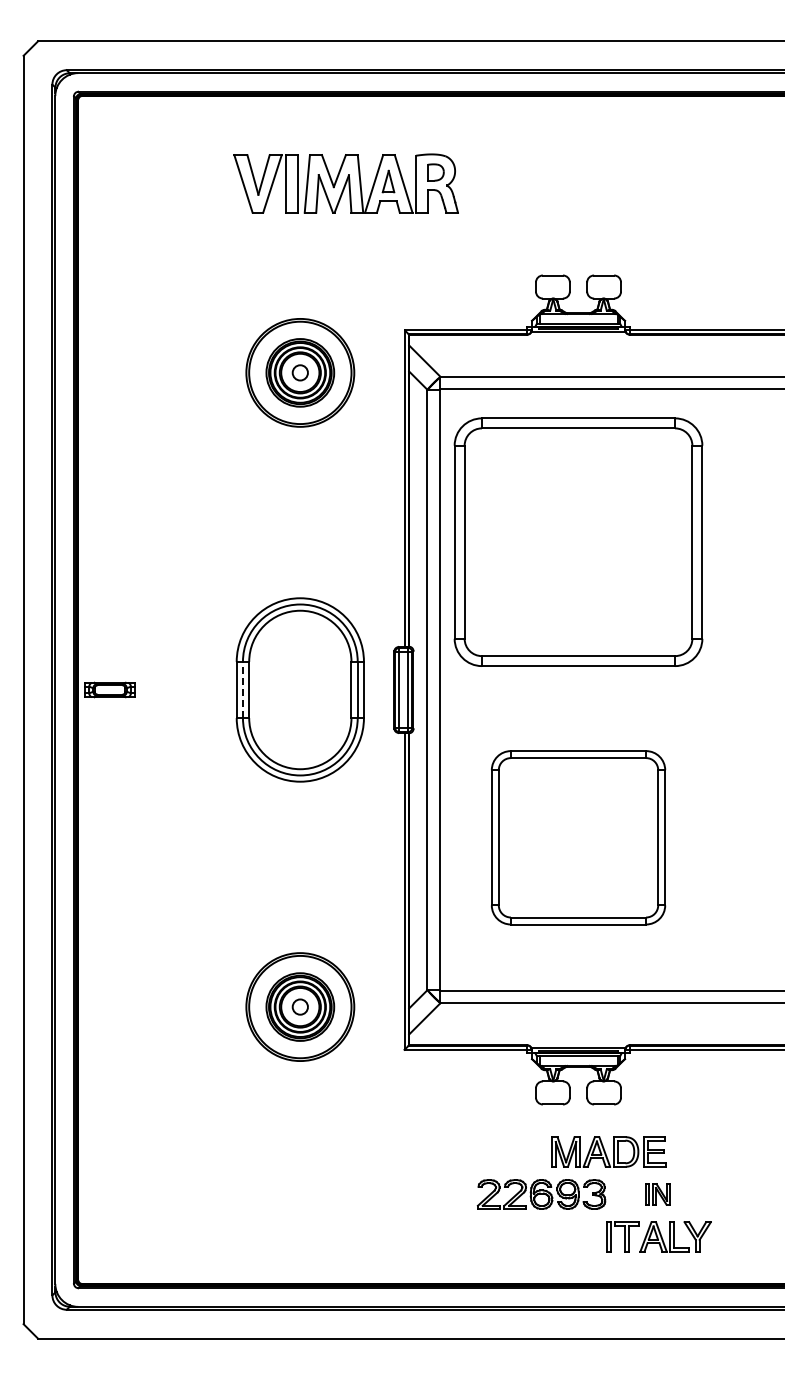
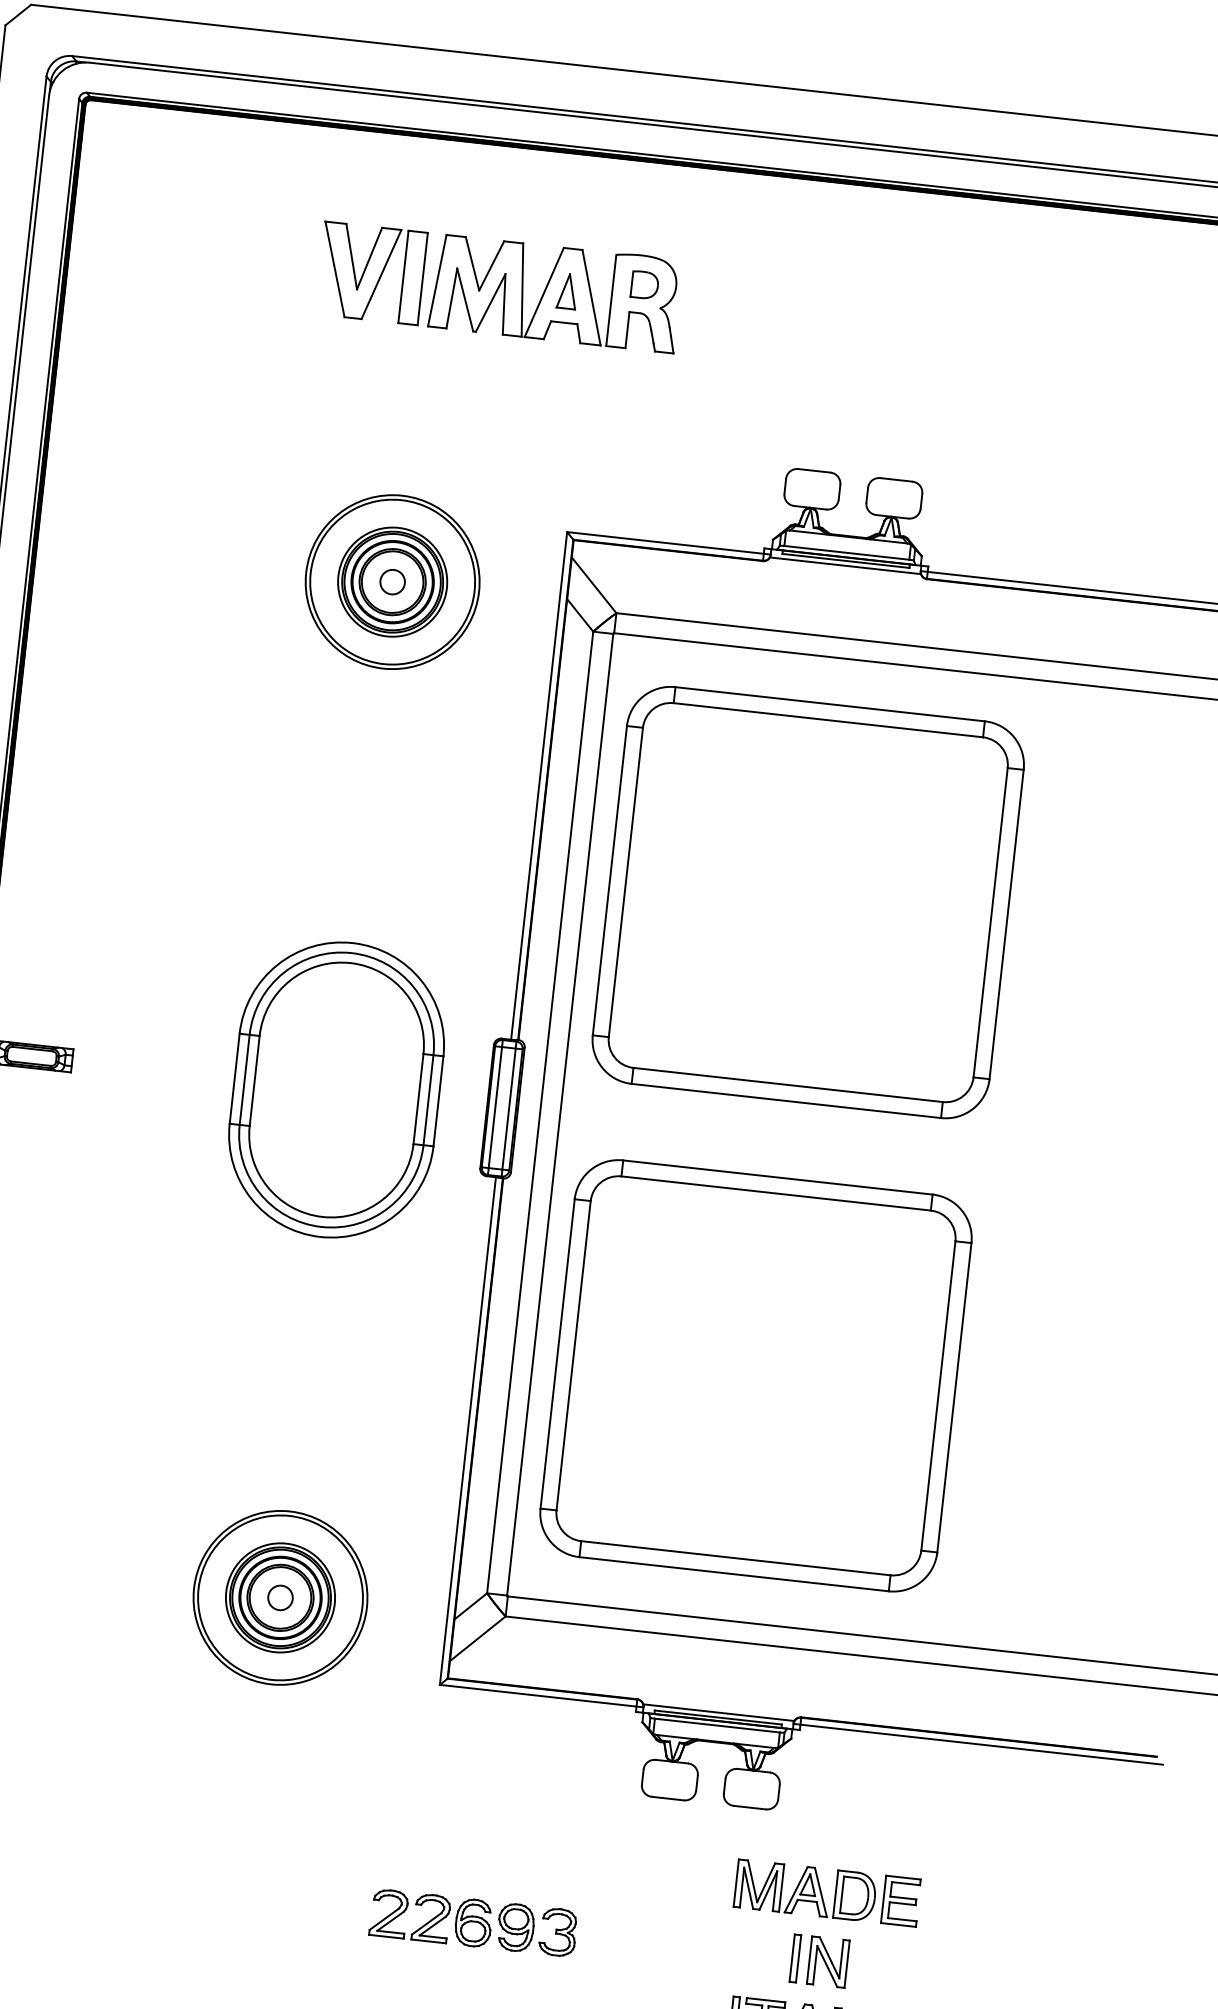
line: (242, 689) -> (244, 1079), dashed -> solid
part: (578, 837) -> (756, 1375), size x1.43
part: (608, 1151) -> (827, 1892), moved
part: (541, 1194) -> (473, 1923), moved
part: (657, 1194) -> (819, 1961), size x1.43

